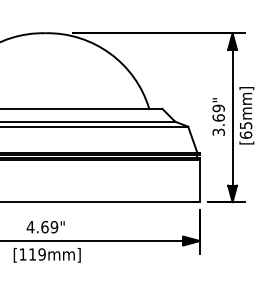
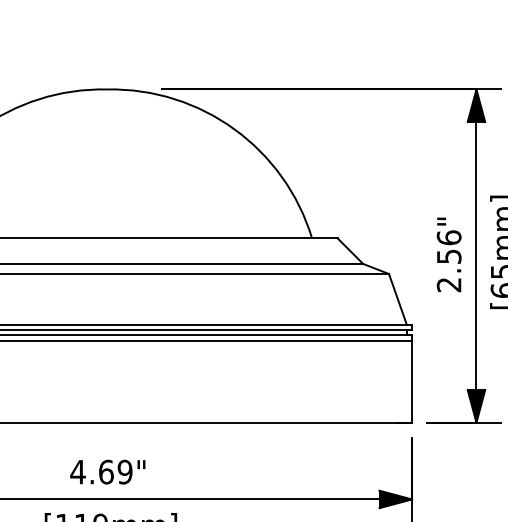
text: (218, 119) -> (448, 259), 3.69" -> 2.56"

